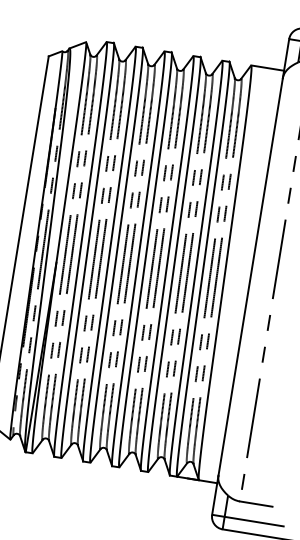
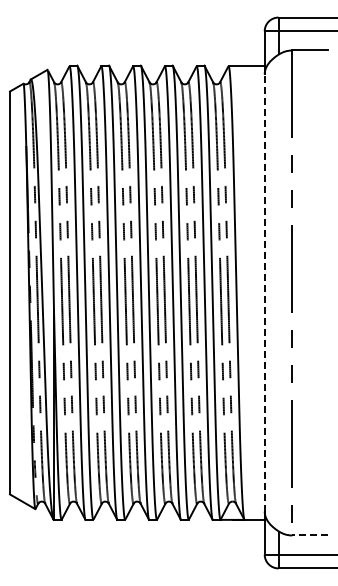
line: (250, 277) -> (264, 293), solid -> dashed
line: (256, 504) -> (310, 535), solid -> dashed

